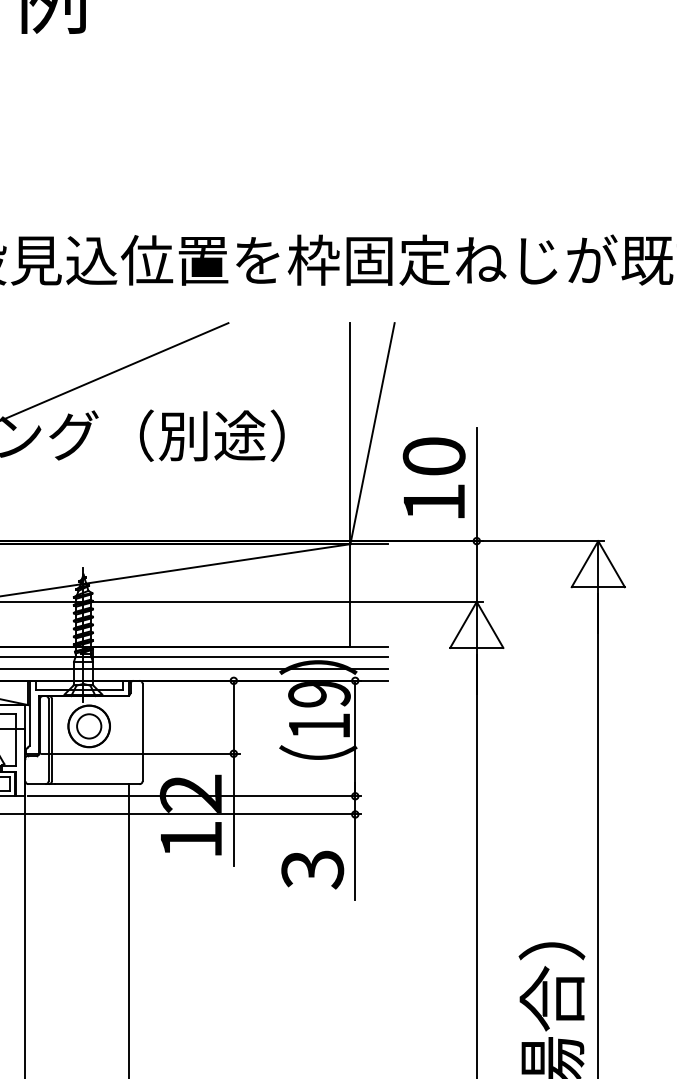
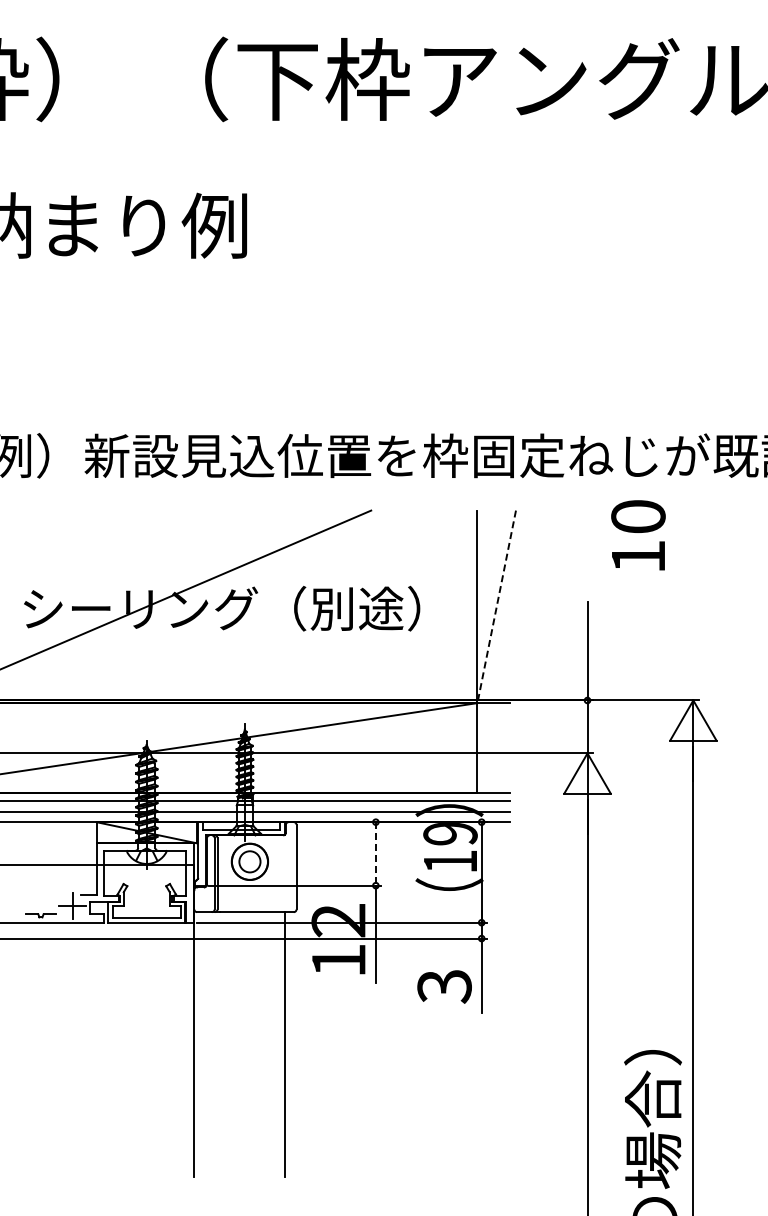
line: (372, 434) -> (496, 607), solid -> dashed
text: (434, 478) -> (638, 535), moved
line: (233, 716) -> (375, 853), solid -> dashed

